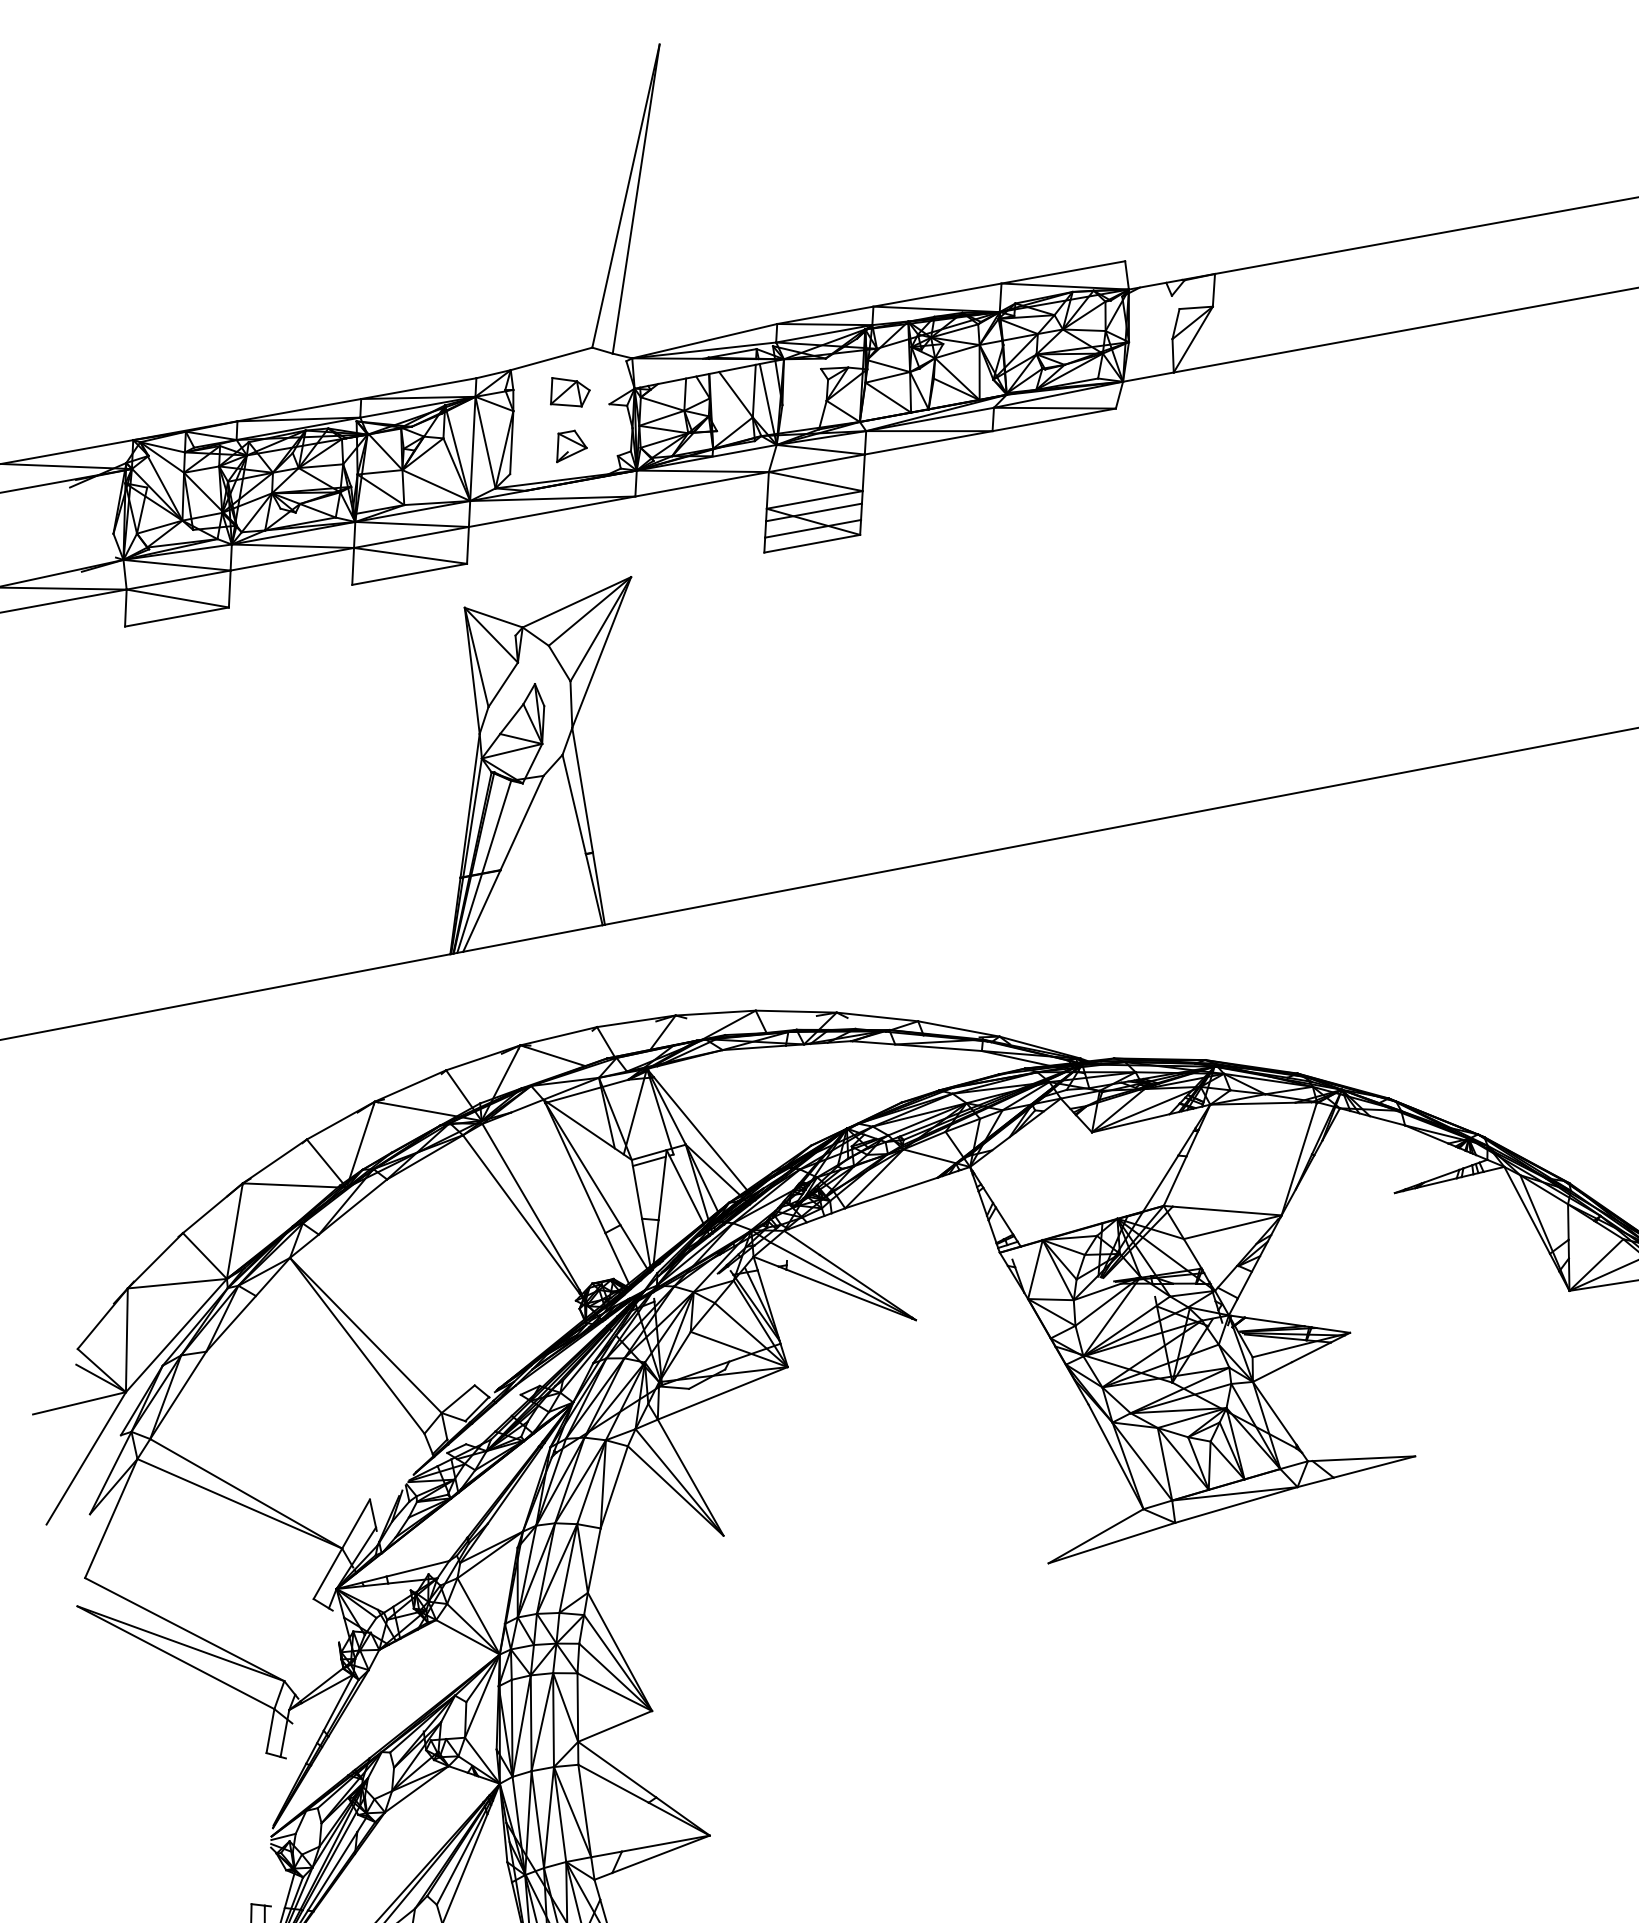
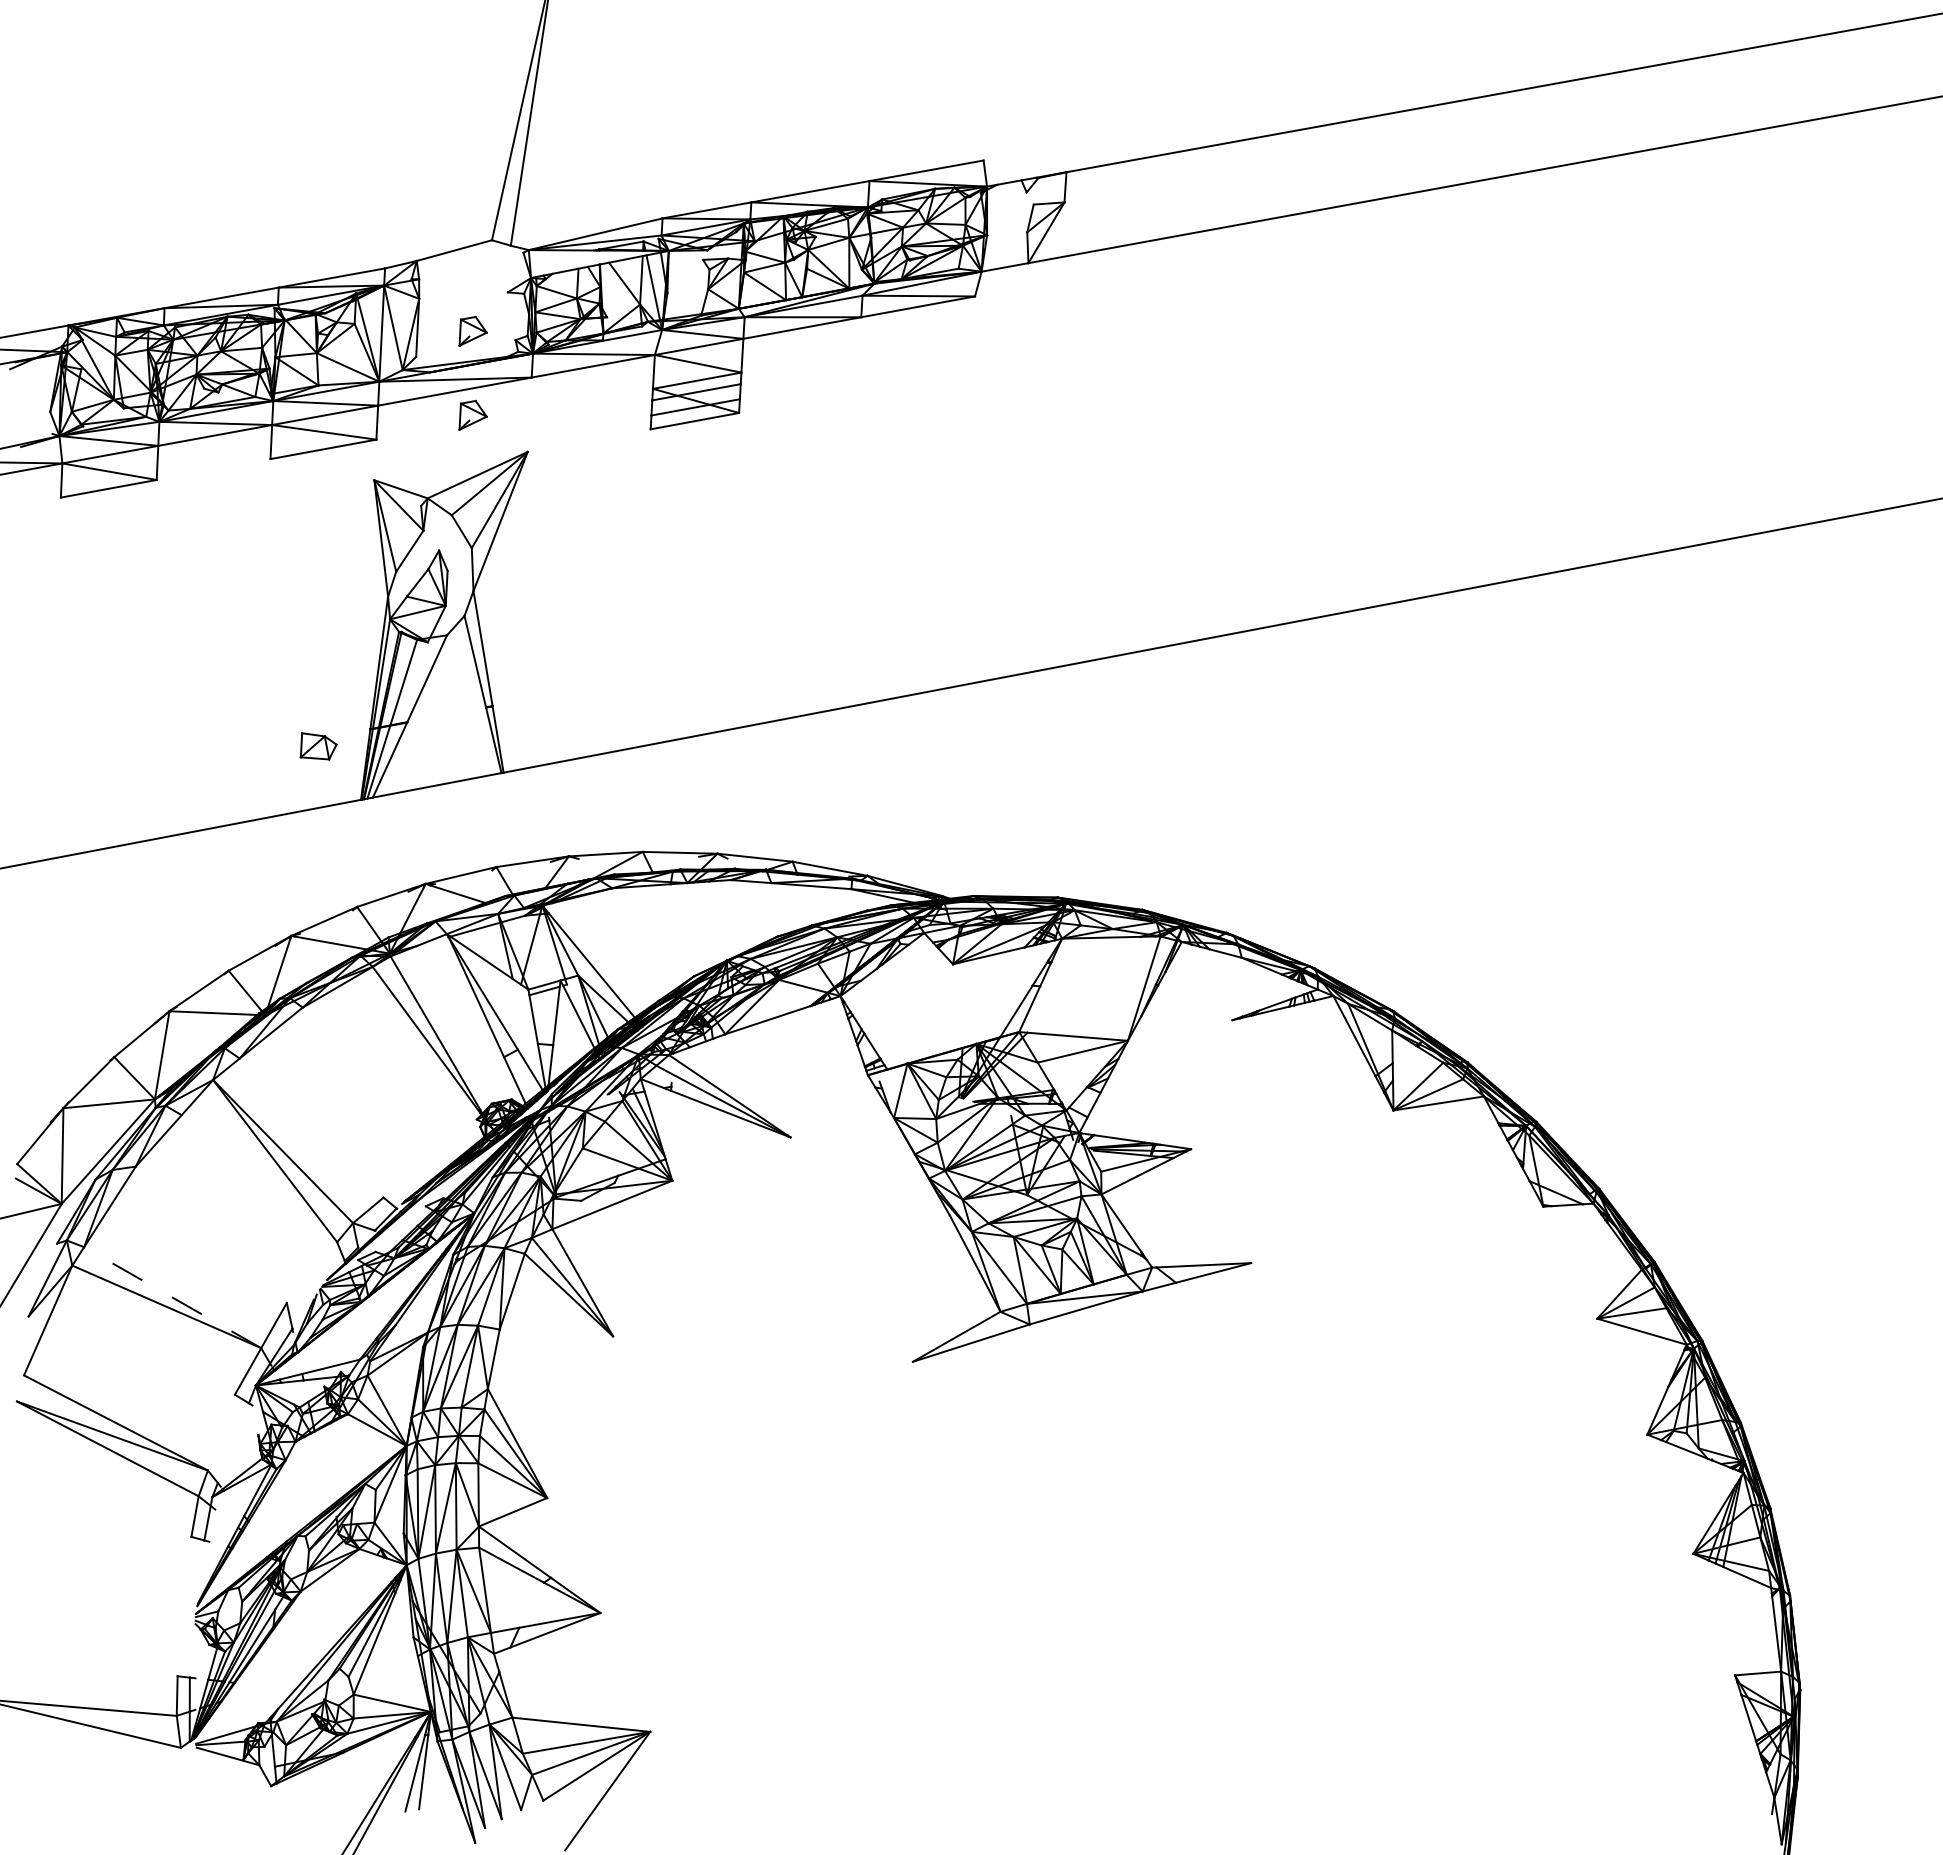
part: (570, 392) -> (318, 746), moved
part: (571, 536) -> (472, 414), added
line: (246, 1493) -> (172, 1297), solid -> dashed

